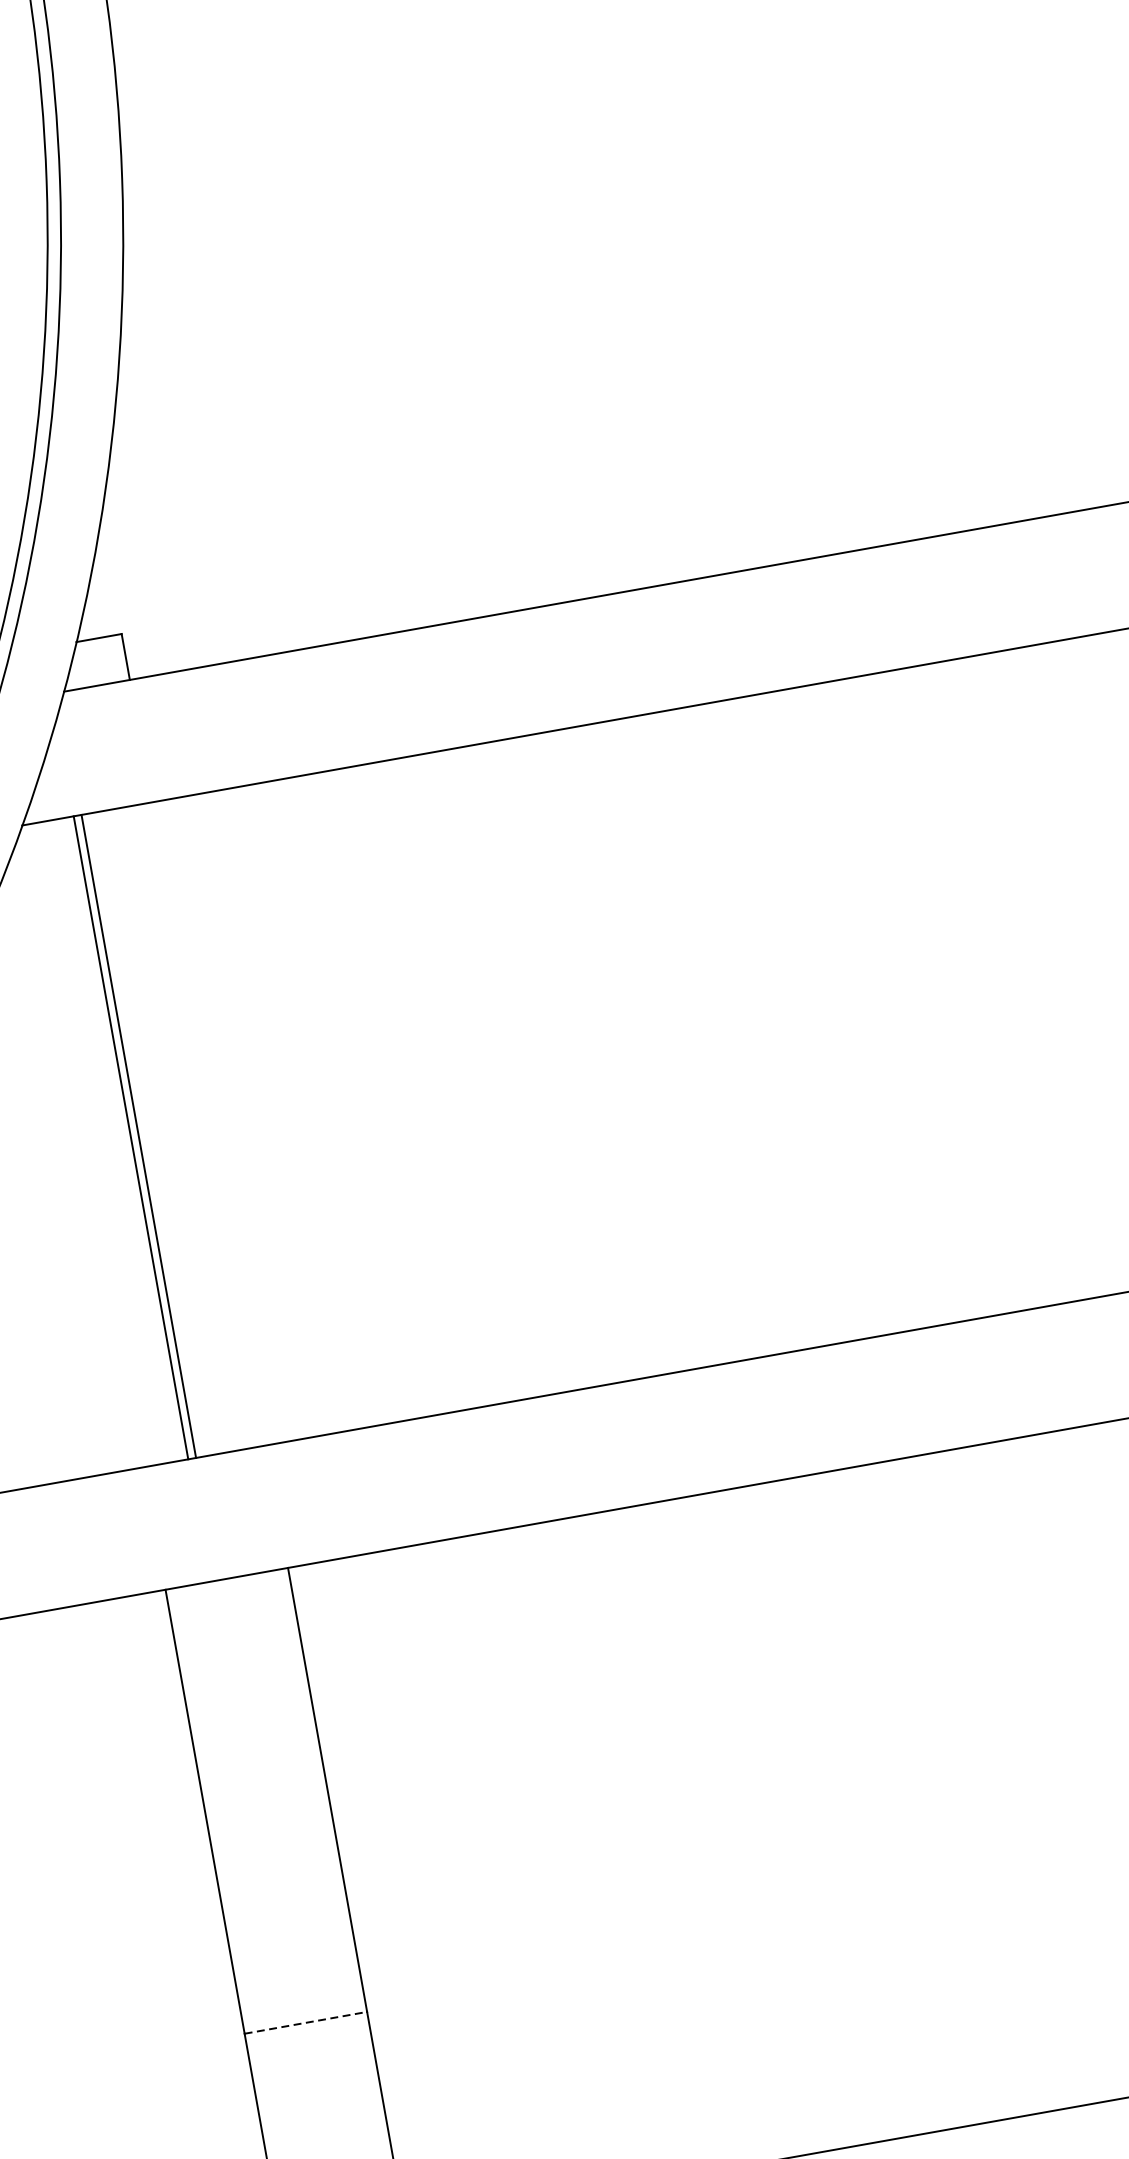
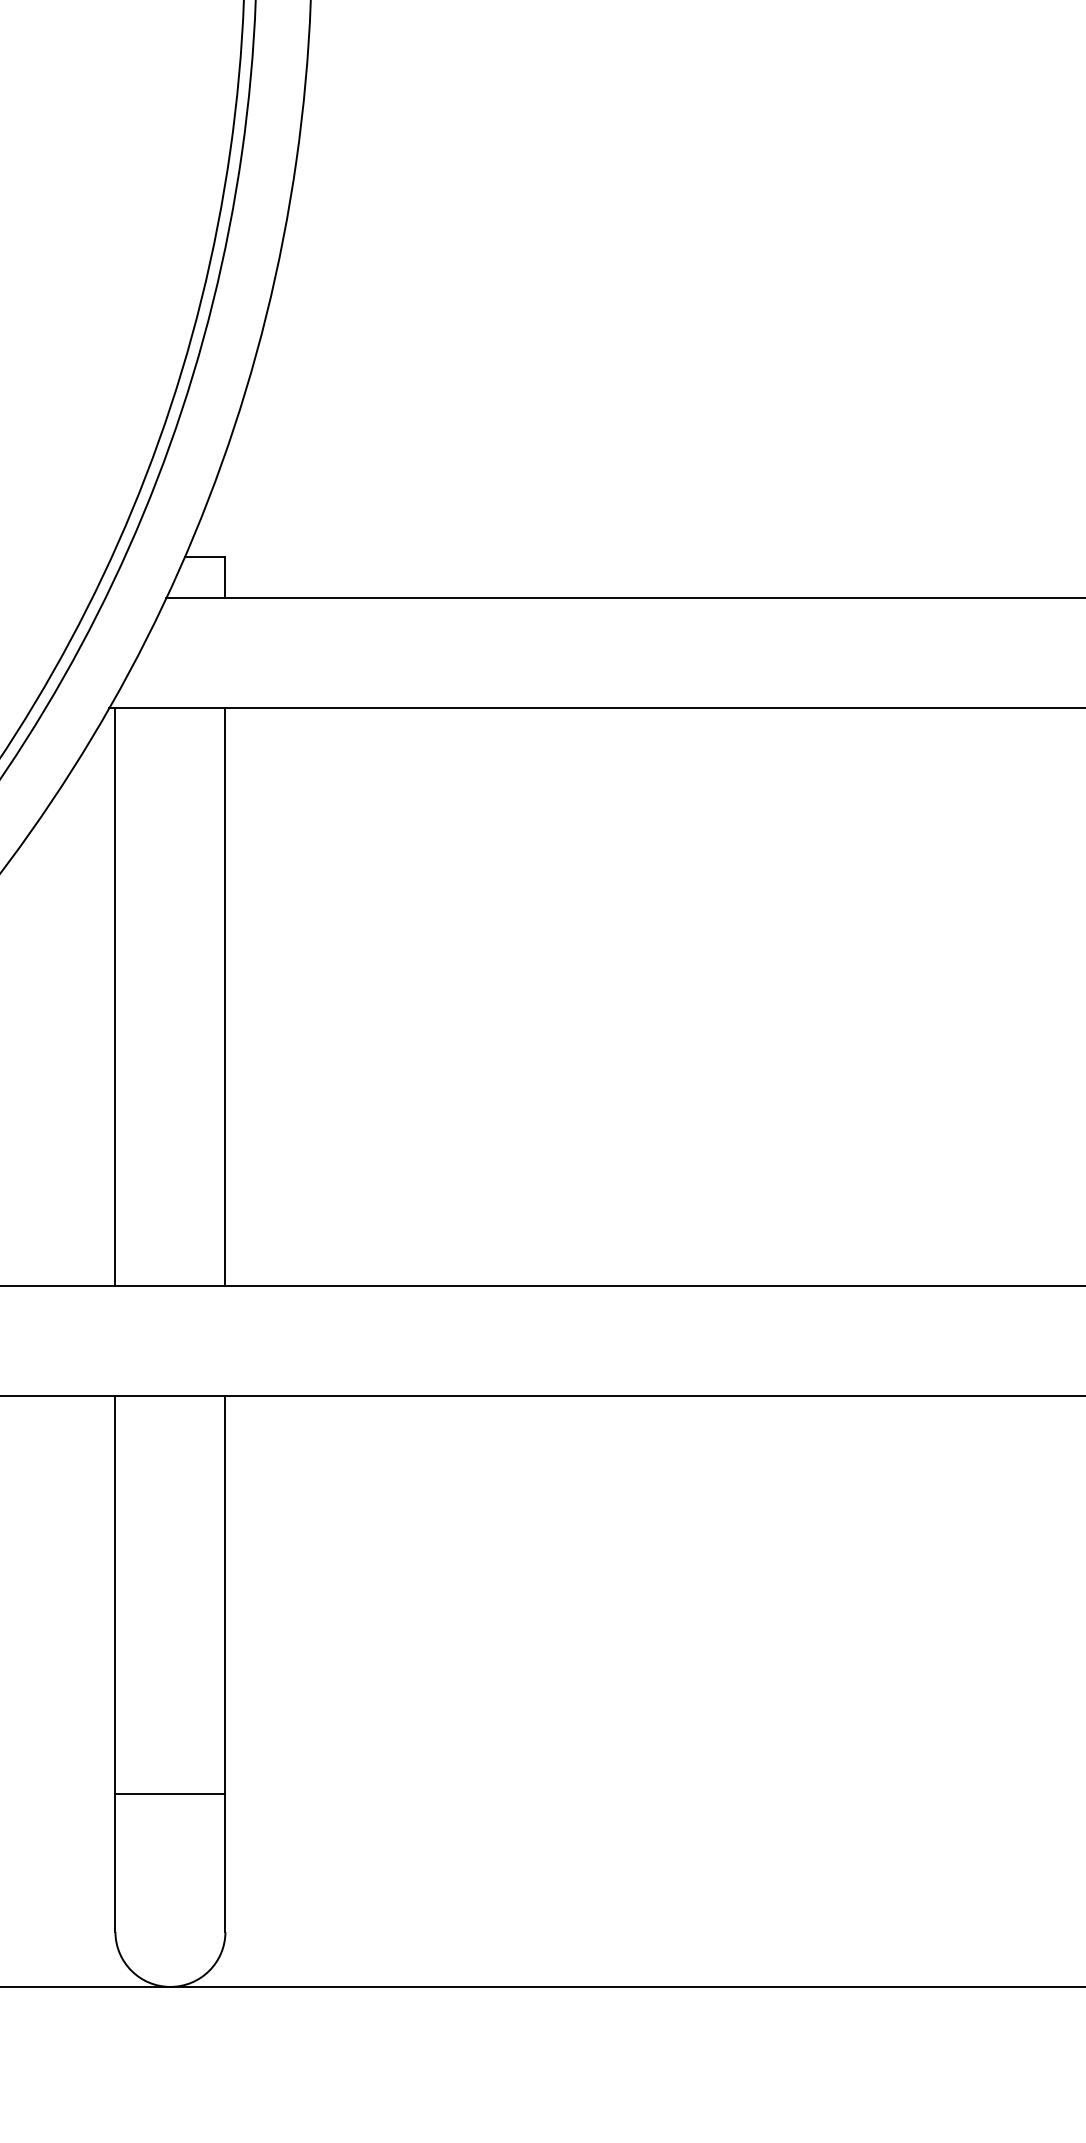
line: (138, 1136) -> (225, 996), moved
line: (131, 1137) -> (115, 996), moved
line: (305, 2022) -> (170, 1794), dashed -> solid

